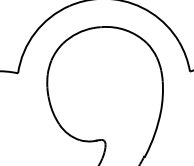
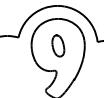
part: (105, 84) -> (58, 45), added

